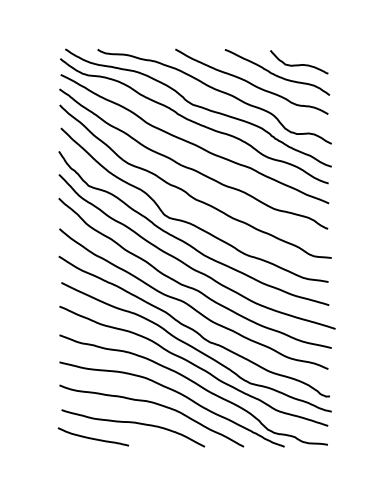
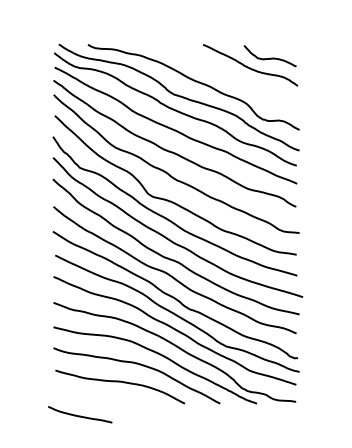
curve: (250, 82) -> (226, 74), removed
curve: (93, 437) -> (80, 415), moved

